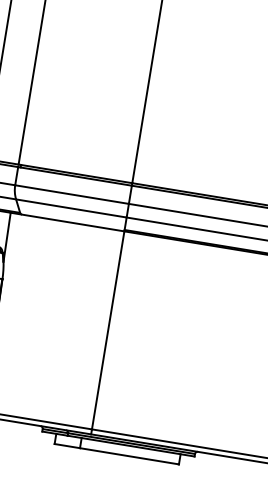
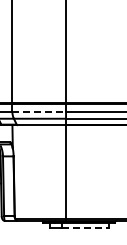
line: (72, 195) -> (39, 112), solid -> dashed
line: (129, 457) -> (85, 228), solid -> dashed

